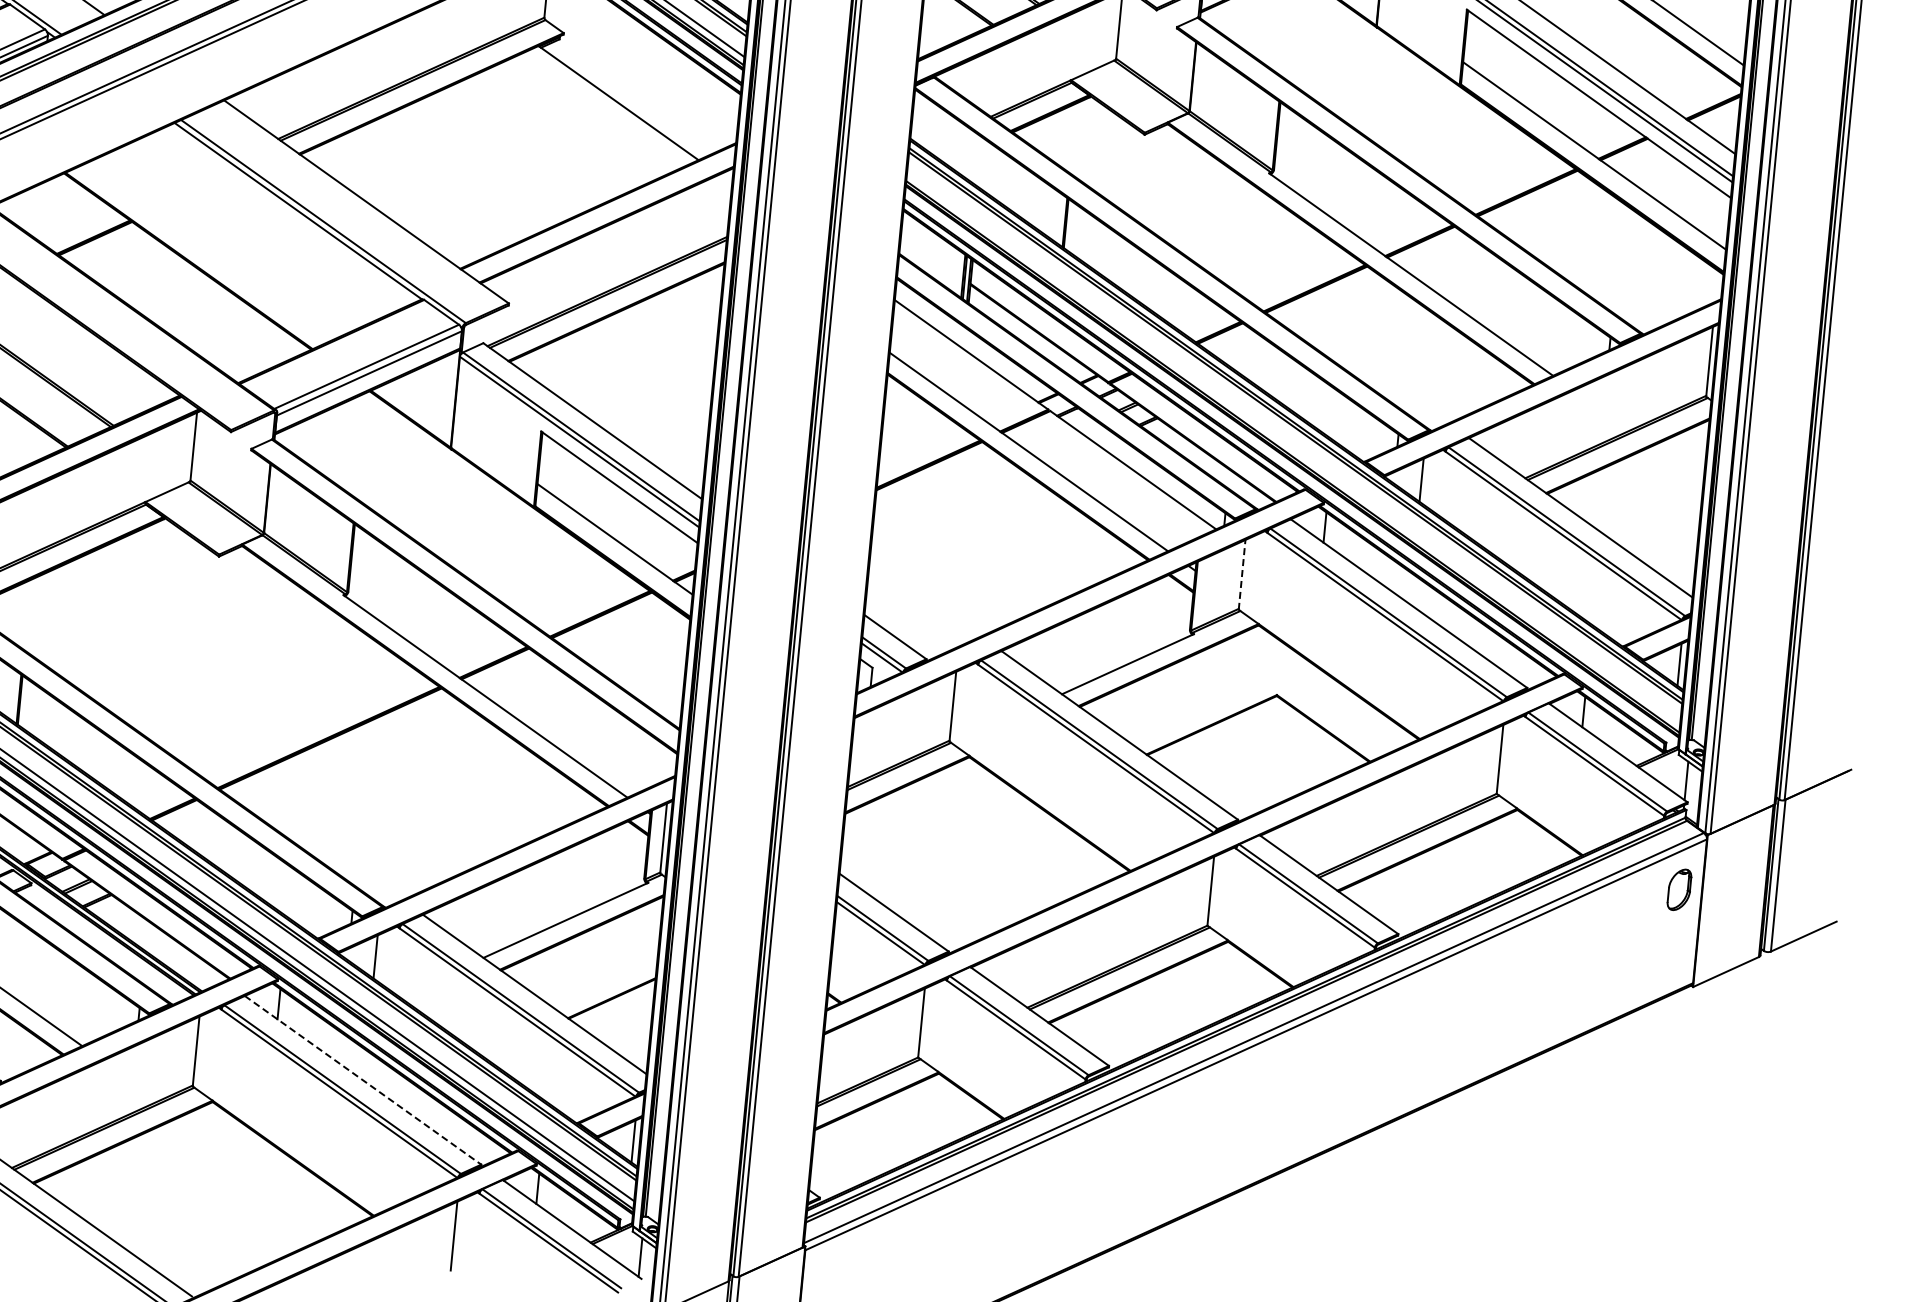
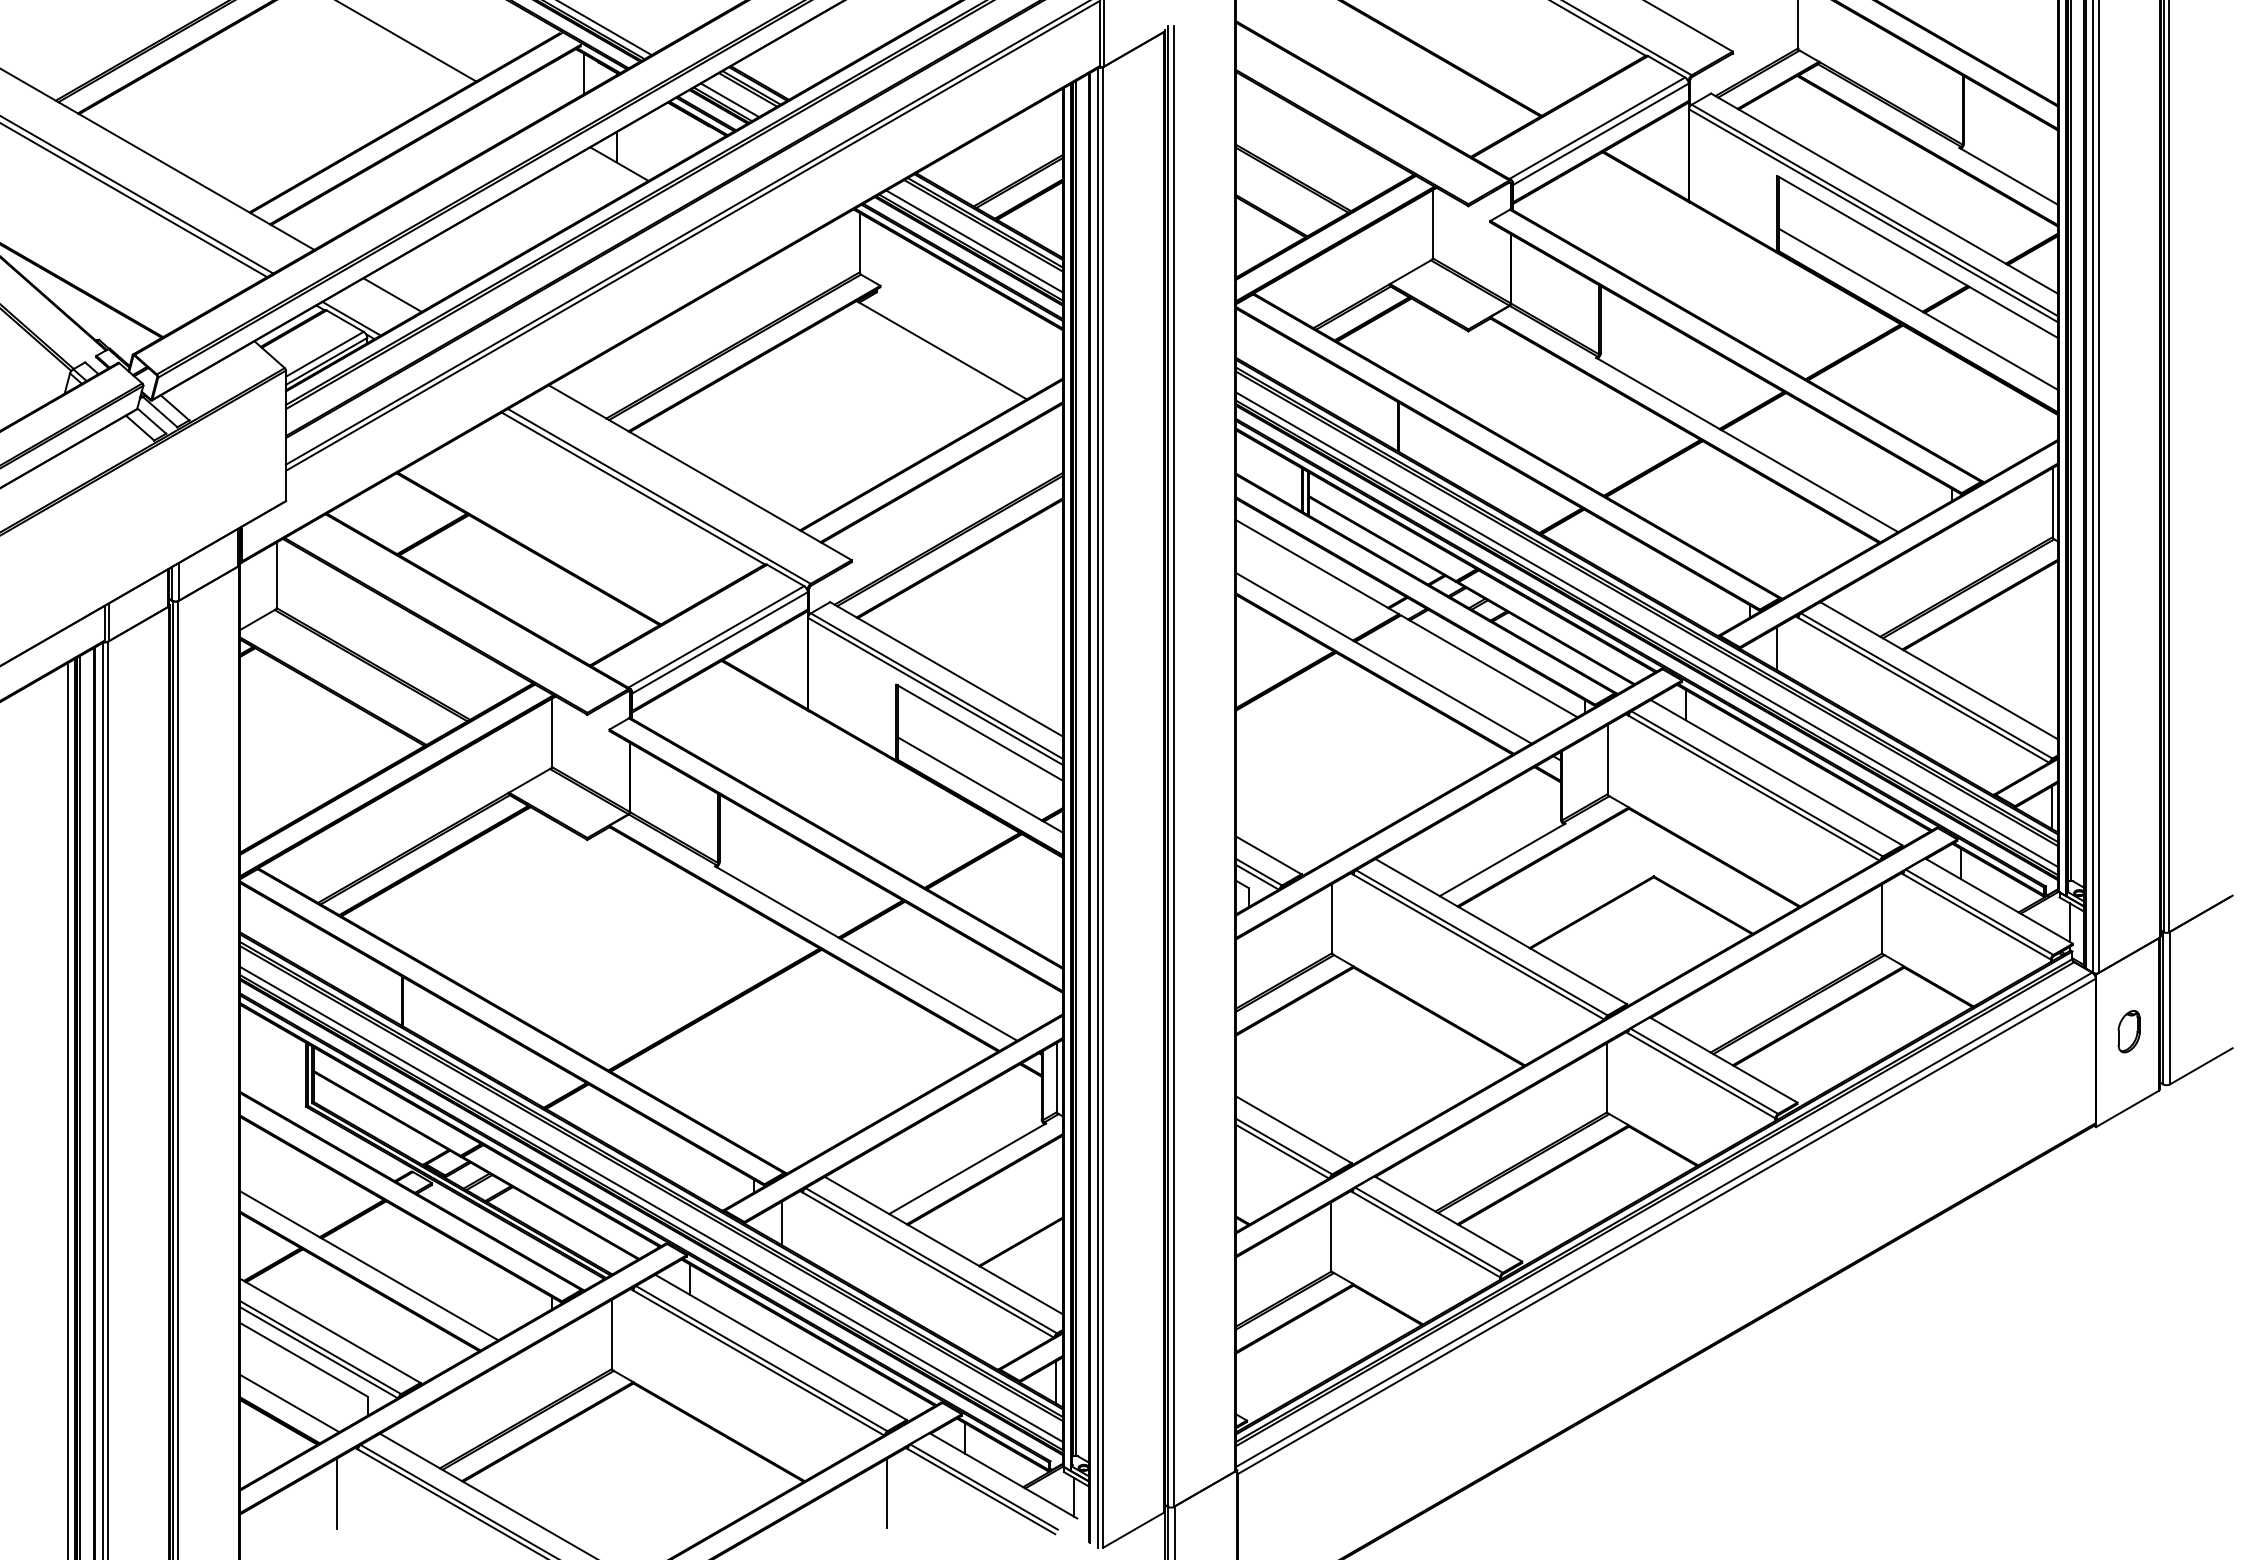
line: (1293, 448) -> (1646, 629), added
line: (1242, 574) -> (1607, 759), dashed -> solid
part: (1678, 889) -> (2128, 1031), moved
line: (363, 1080) -> (781, 1347), dashed -> solid

